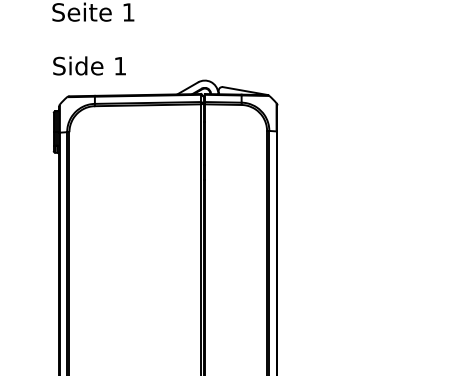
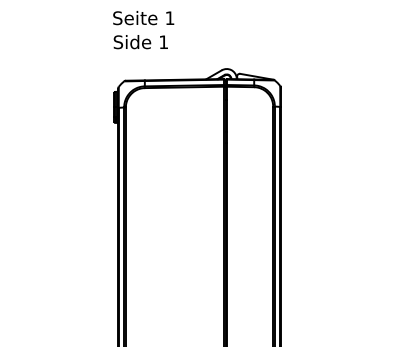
text: (89, 66) -> (140, 42), moved

